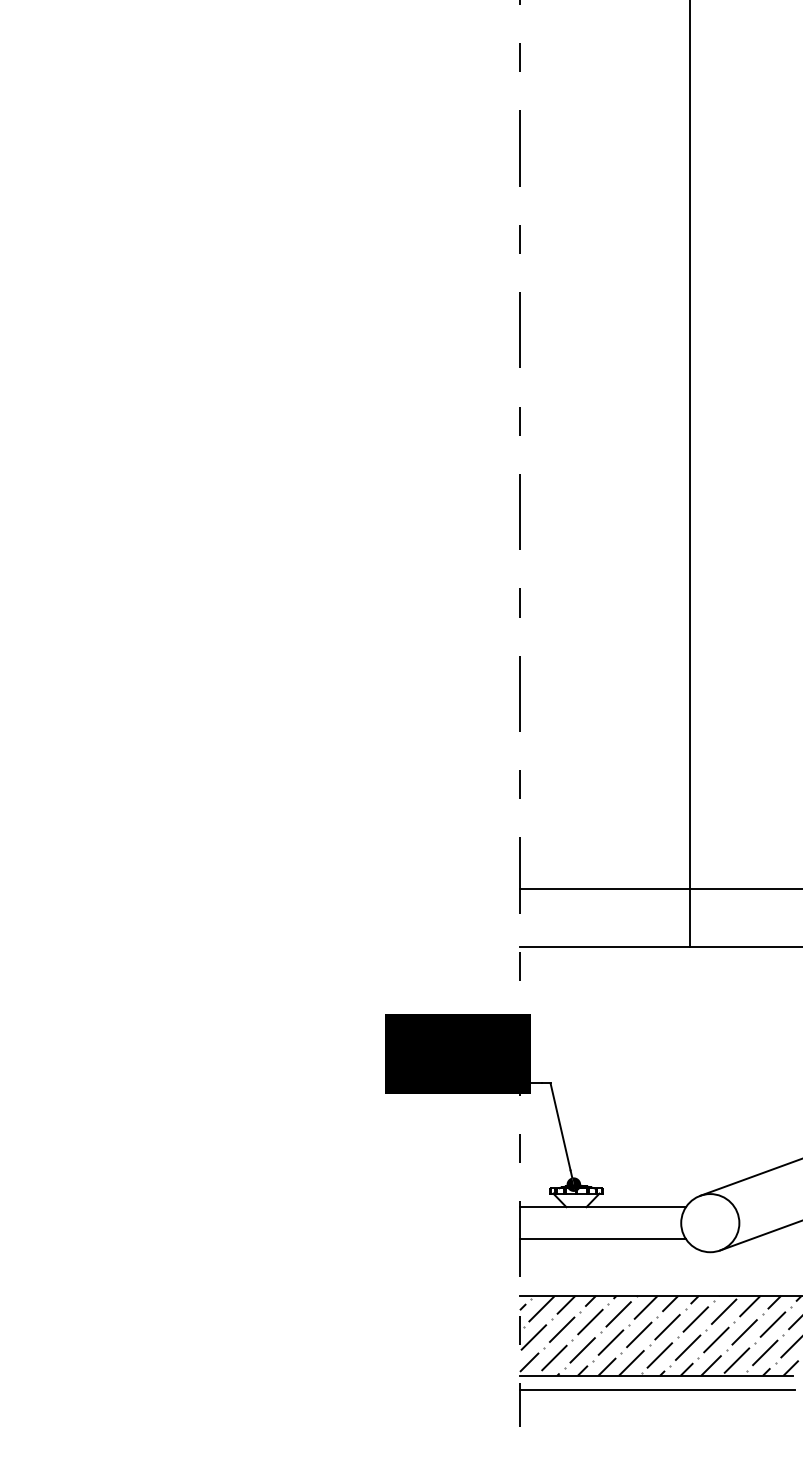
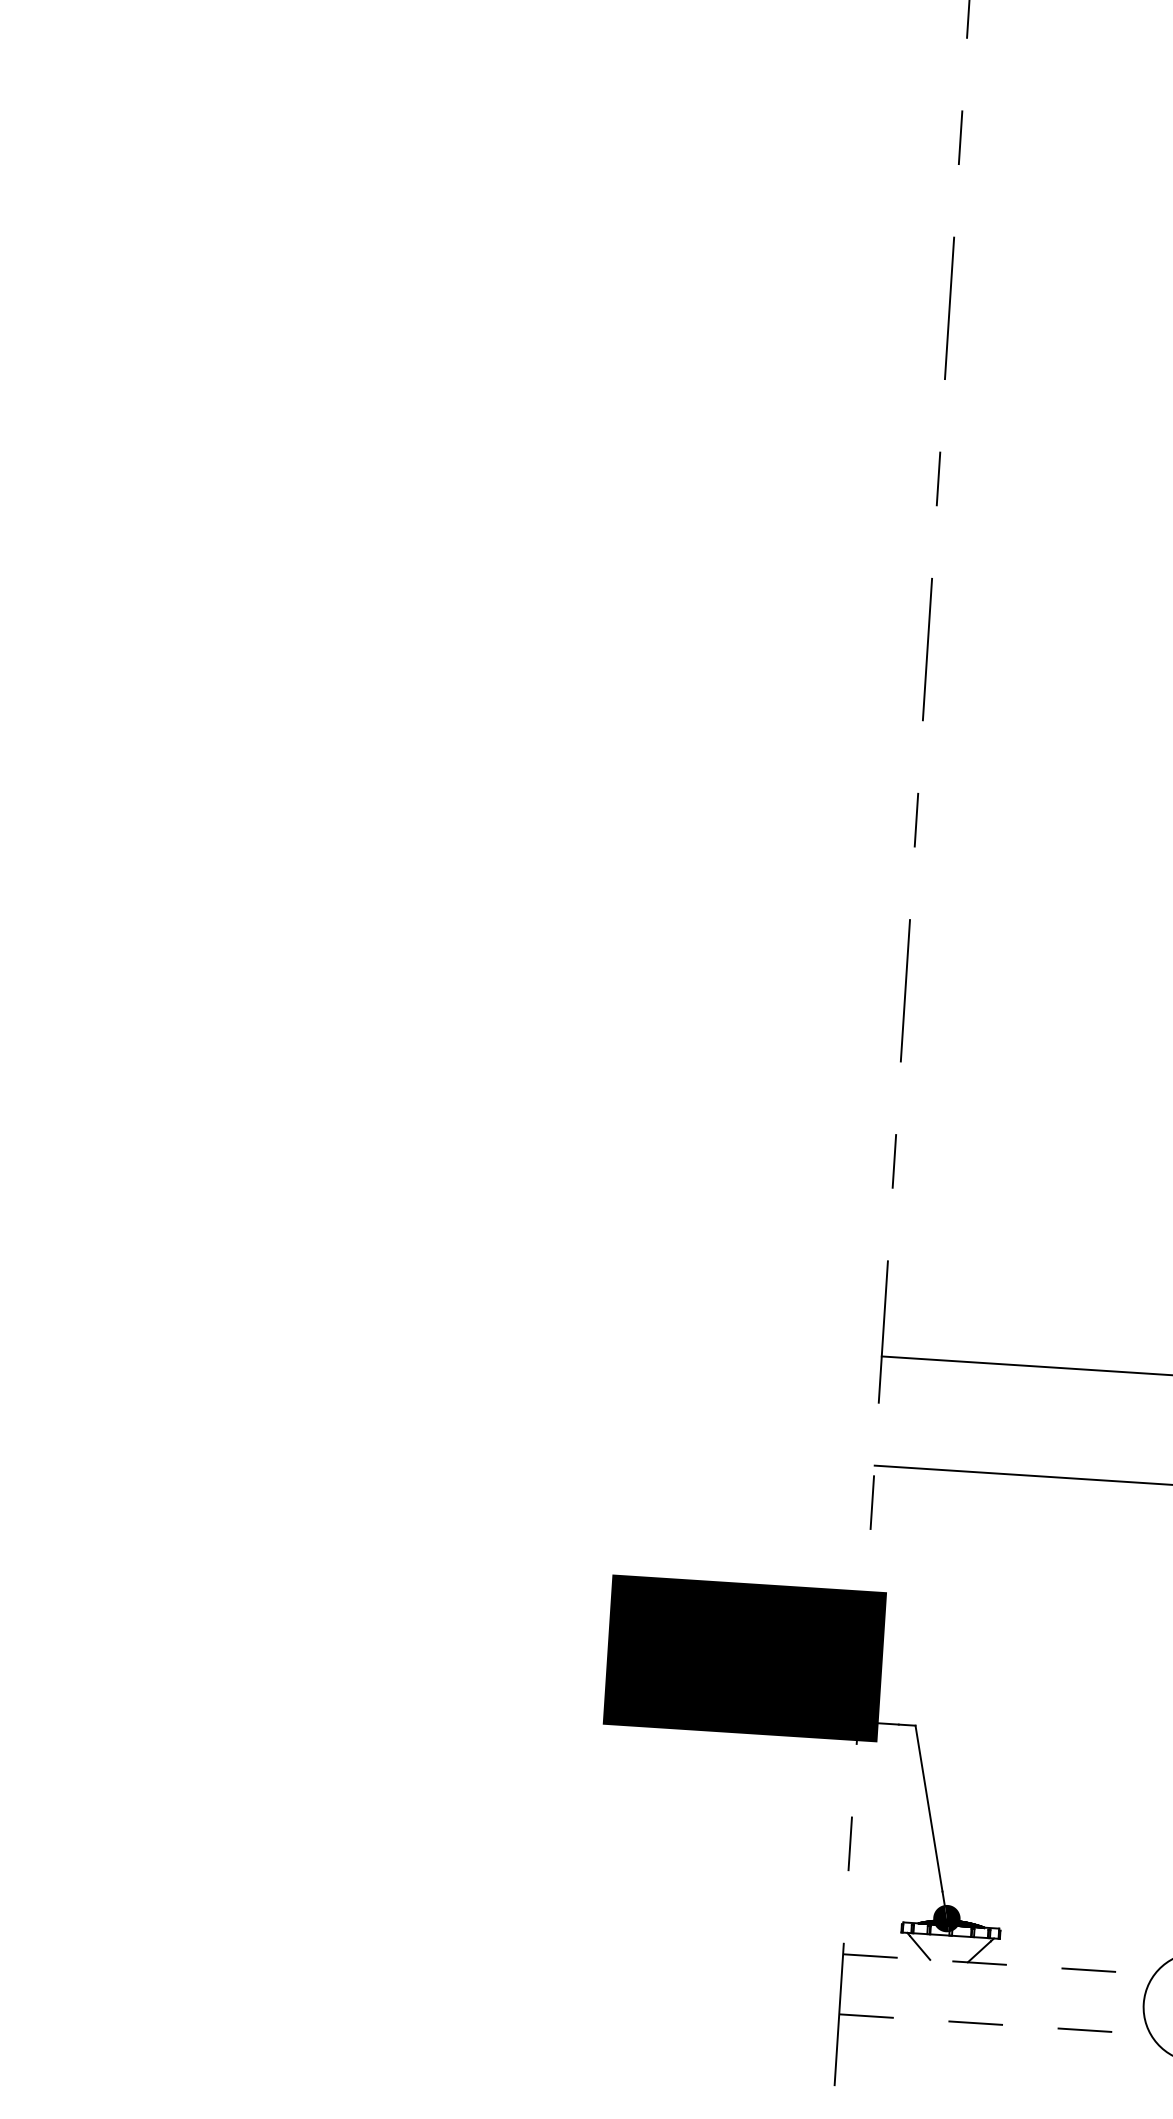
line: (603, 1207) -> (999, 1965), solid -> dashed
line: (603, 1239) -> (995, 2025), solid -> dashed

